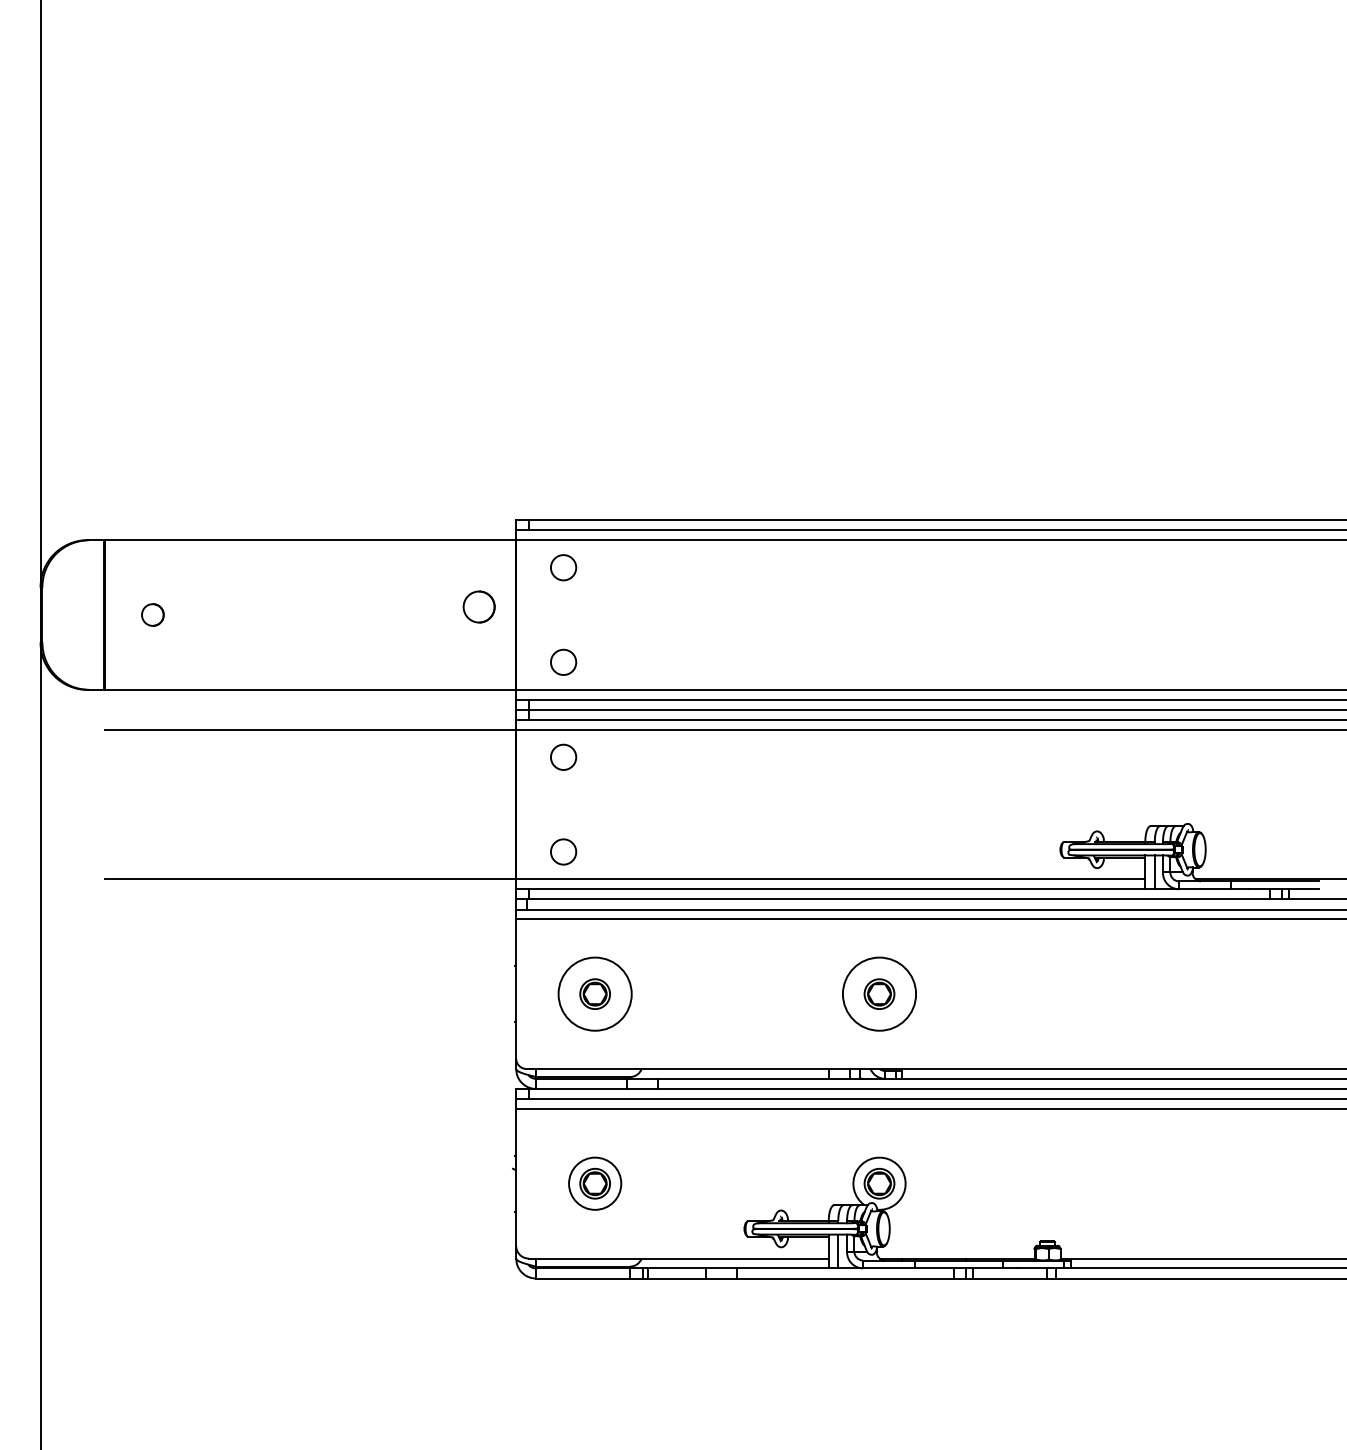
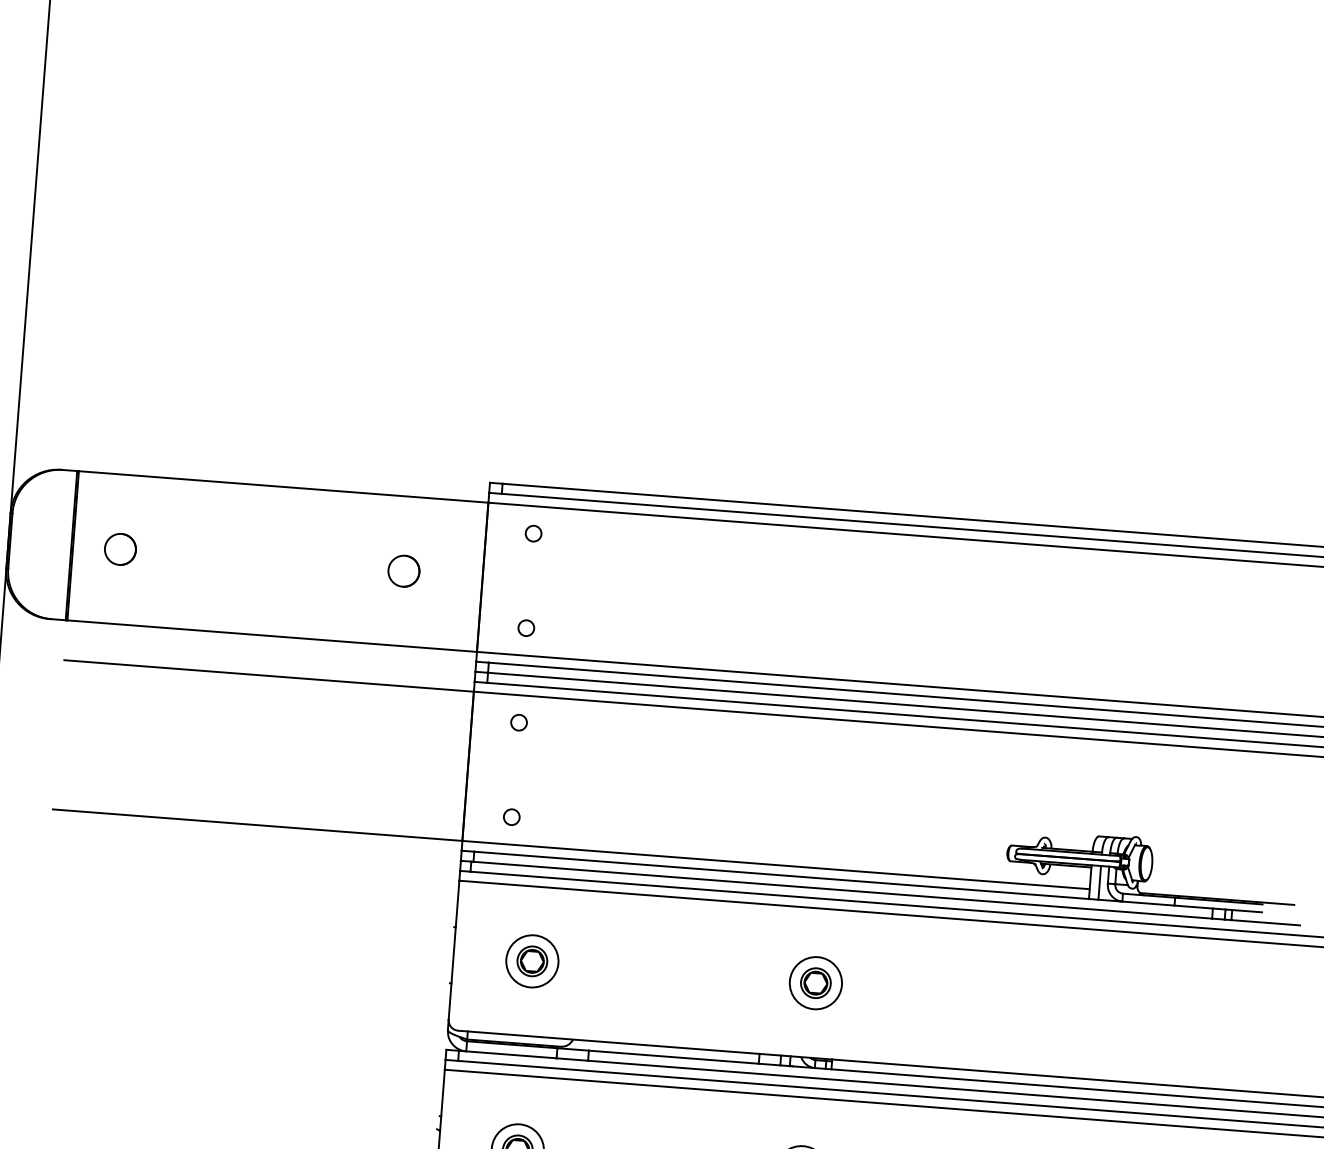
circle: (563, 567) -> (533, 533), size x0.62
circle: (478, 606) -> (403, 570), moved
circle: (152, 614) -> (120, 548), size x1.43
circle: (563, 662) -> (526, 628), size x0.62
circle: (563, 756) -> (519, 721), size x0.62
circle: (563, 851) -> (511, 816), size x0.62
circle: (595, 994) -> (532, 961), size x0.71
circle: (879, 994) -> (815, 983), size x0.71

